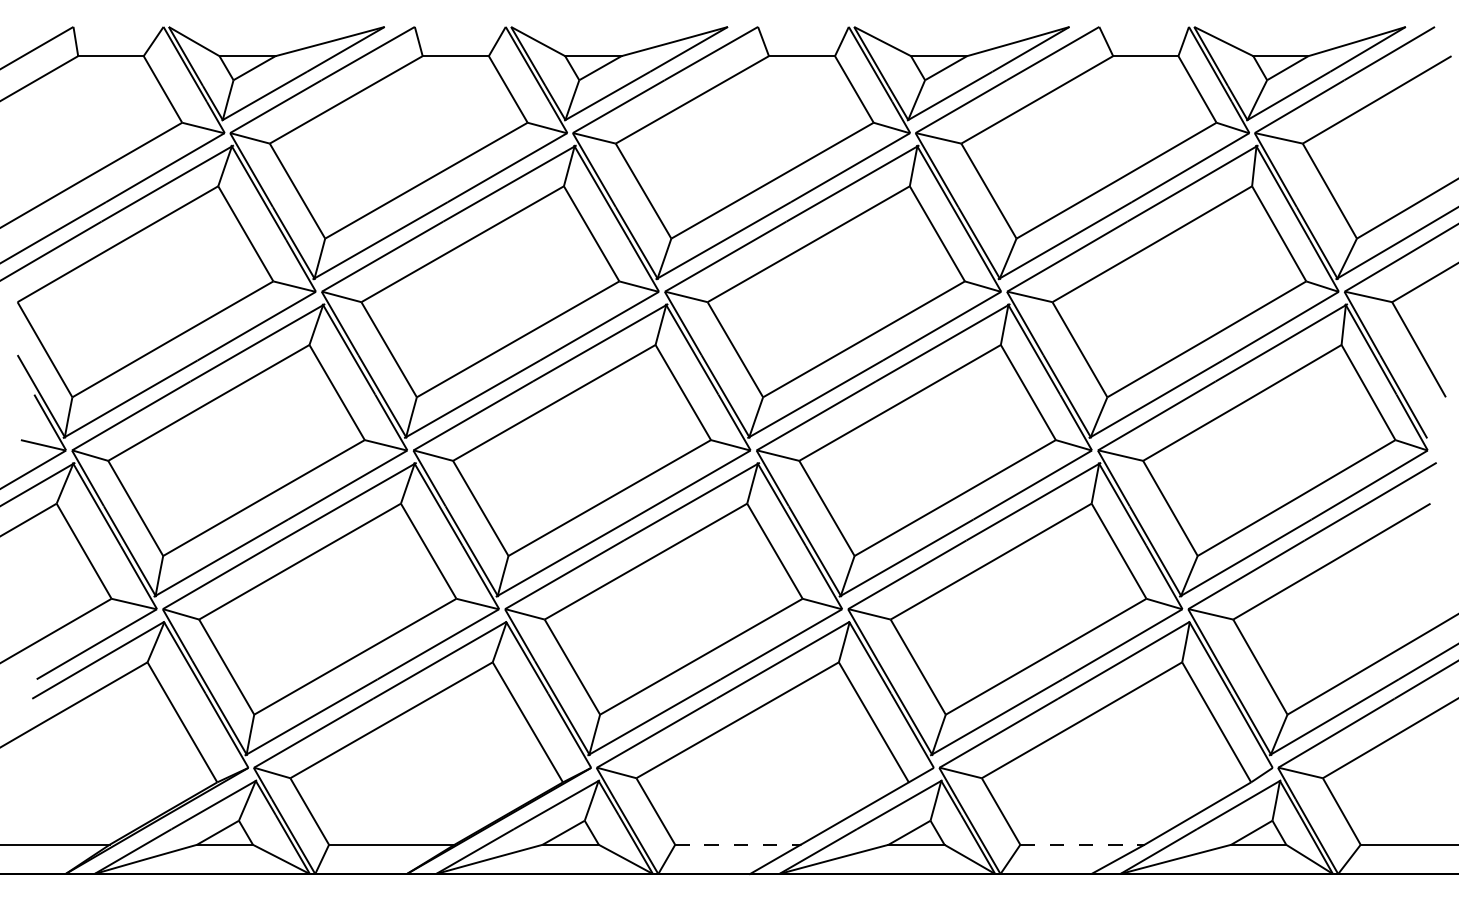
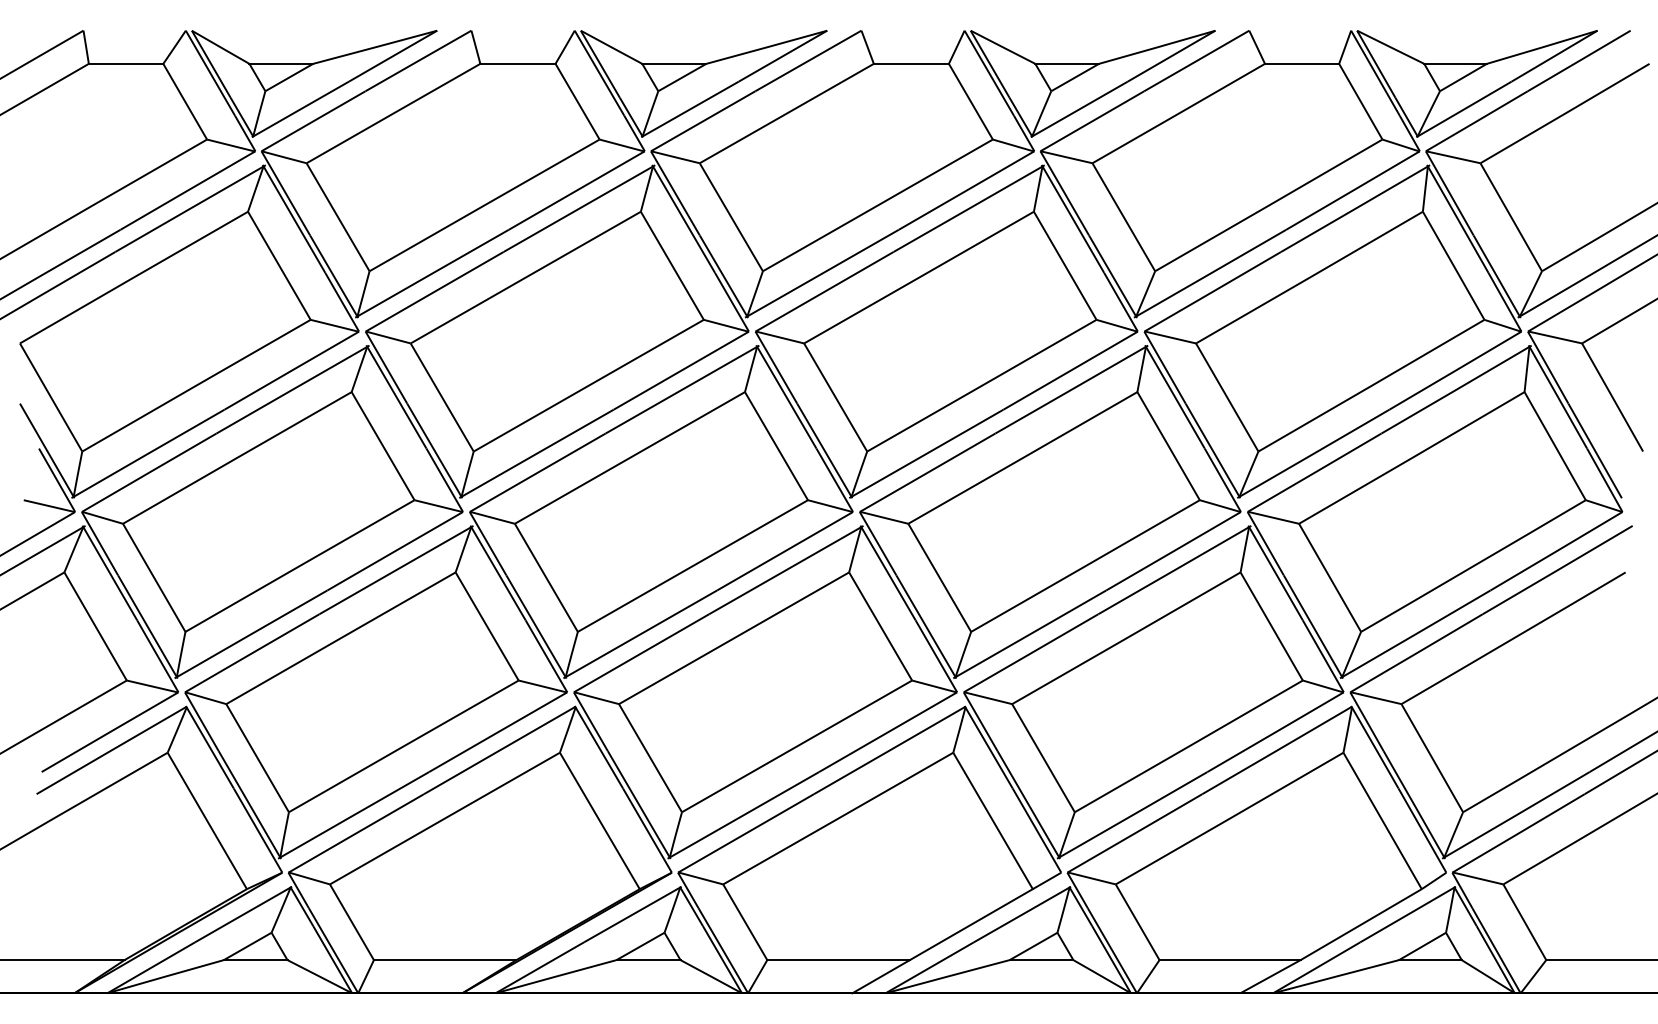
line: (737, 844) -> (838, 959), dashed -> solid
line: (1082, 844) -> (1230, 959), dashed -> solid

